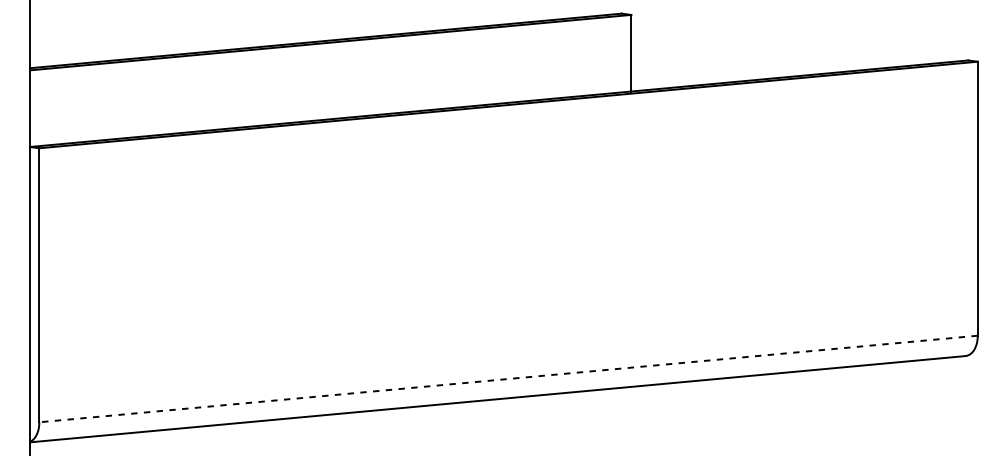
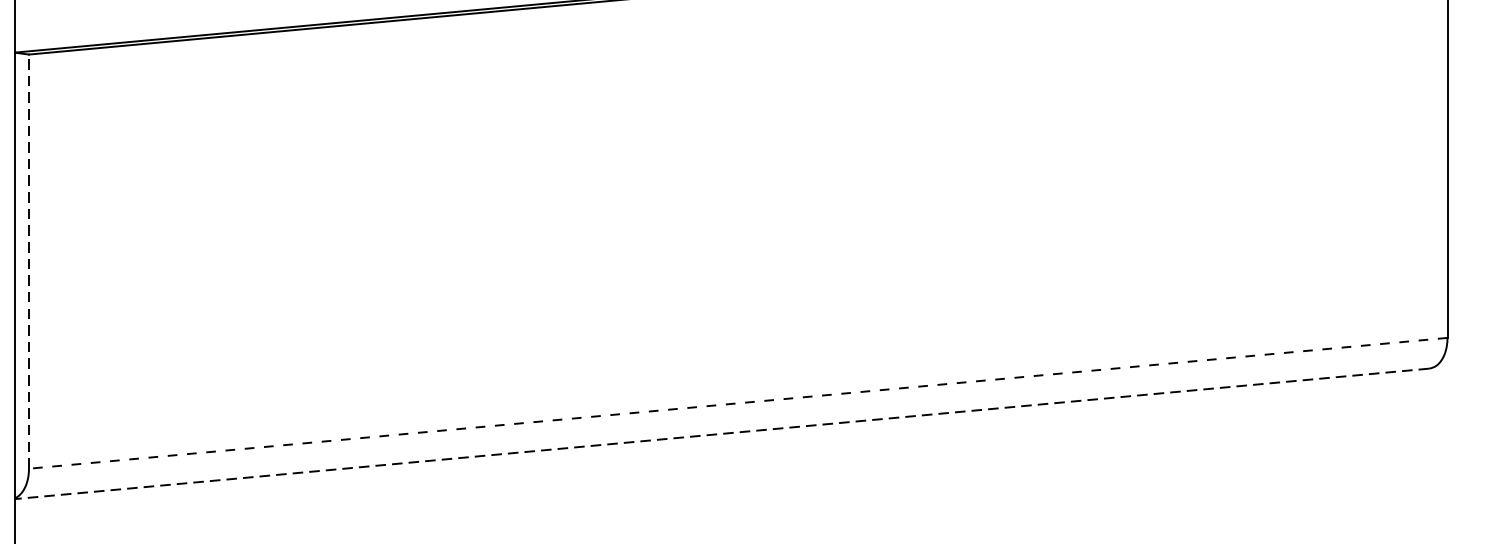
line: (39, 285) -> (29, 261), solid -> dashed
line: (497, 399) -> (721, 434), solid -> dashed

